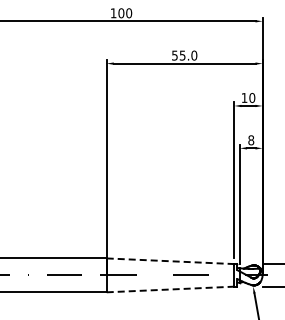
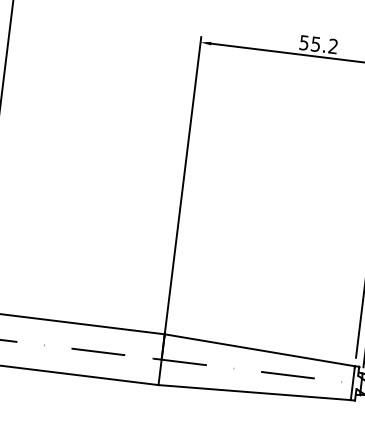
text: (194, 55) -> (333, 46), 55.0 -> 55.2
line: (170, 261) -> (259, 350), dashed -> solid
line: (170, 289) -> (254, 392), dashed -> solid

